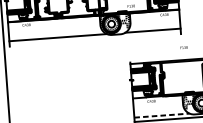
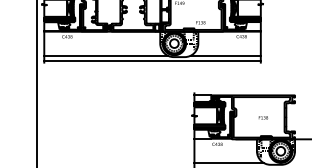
line: (95, 39) -> (152, 61), added
text: (183, 47) -> (262, 117), moved
line: (162, 115) -> (229, 163), dashed -> solid

